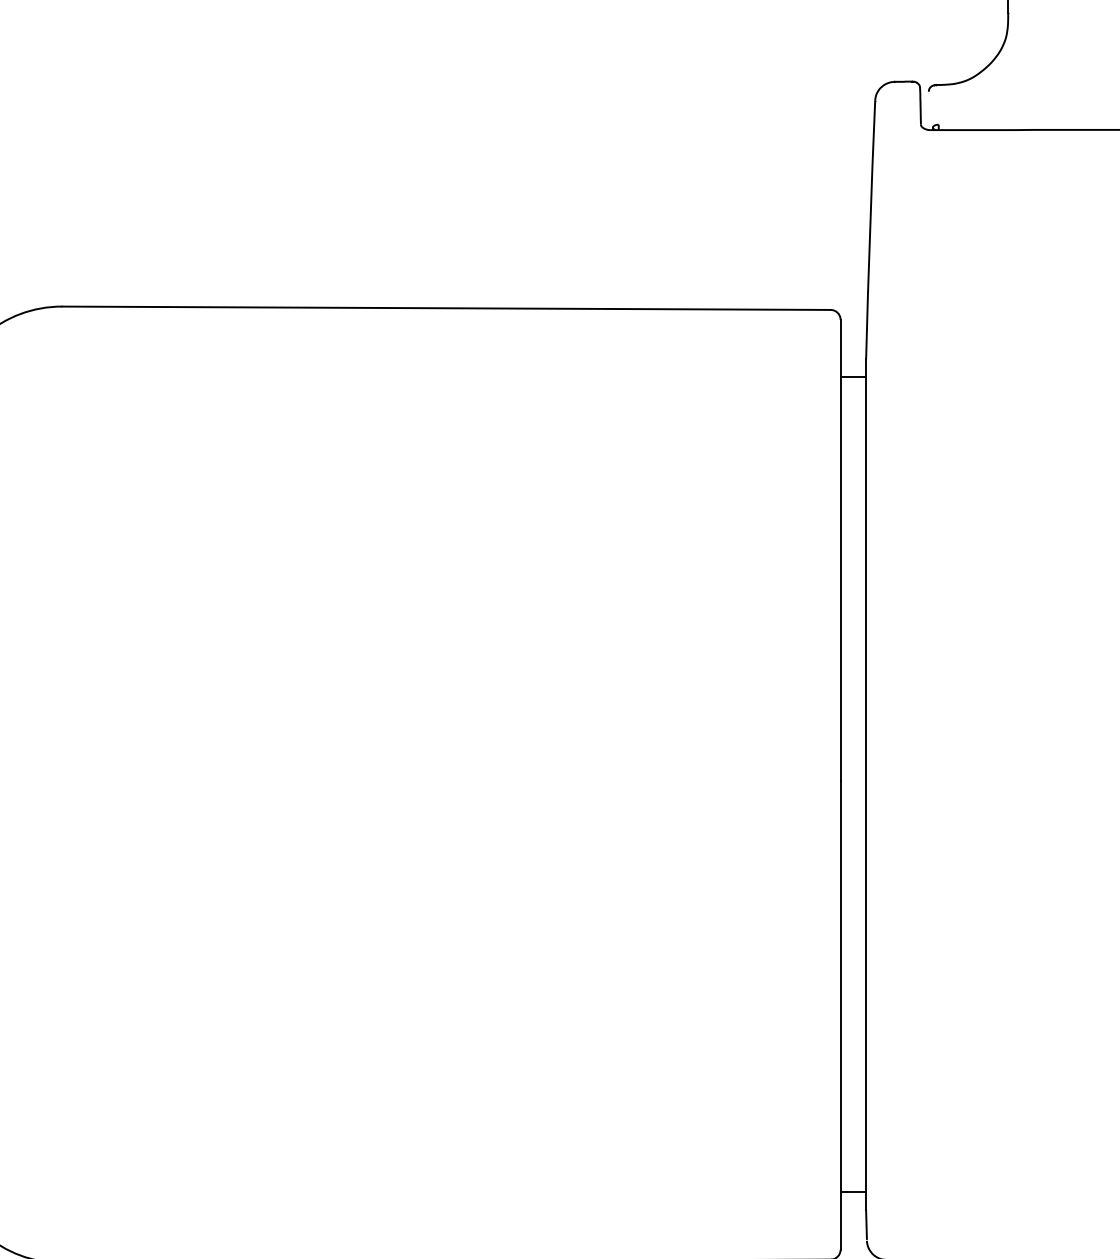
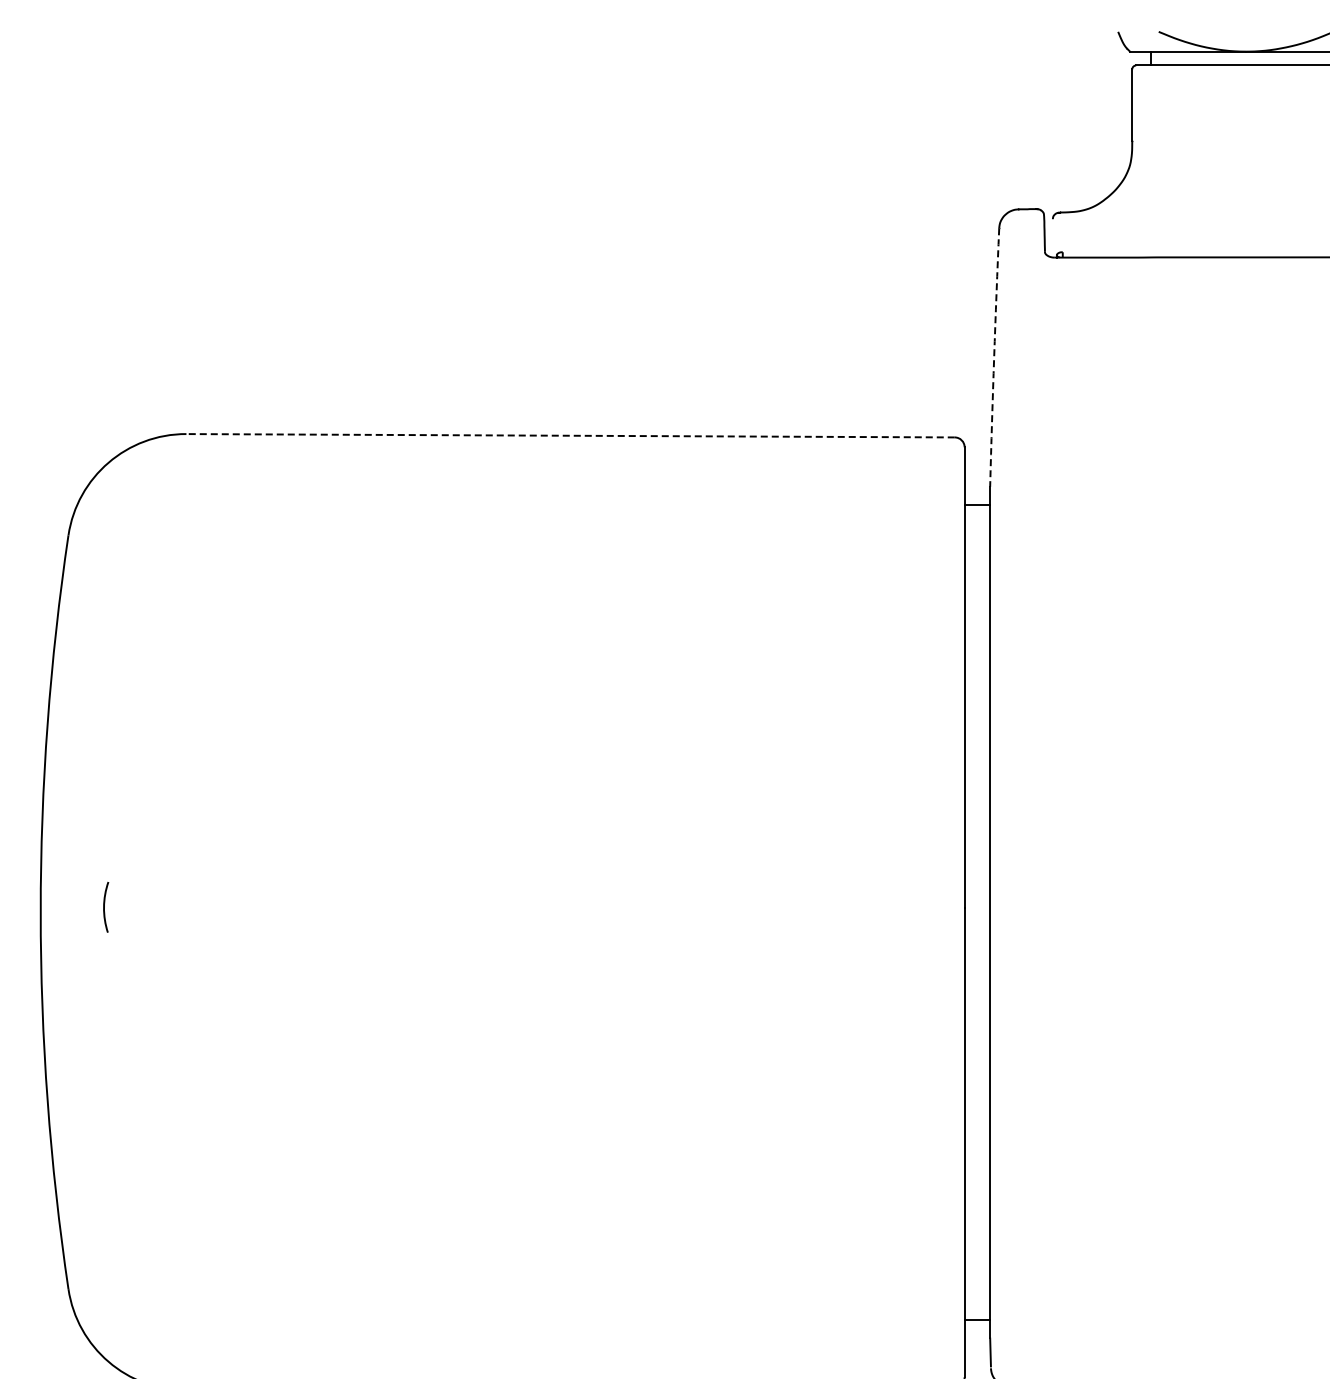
arc: (870, 230) -> (994, 357), solid -> dashed
line: (446, 308) -> (570, 435), solid -> dashed

